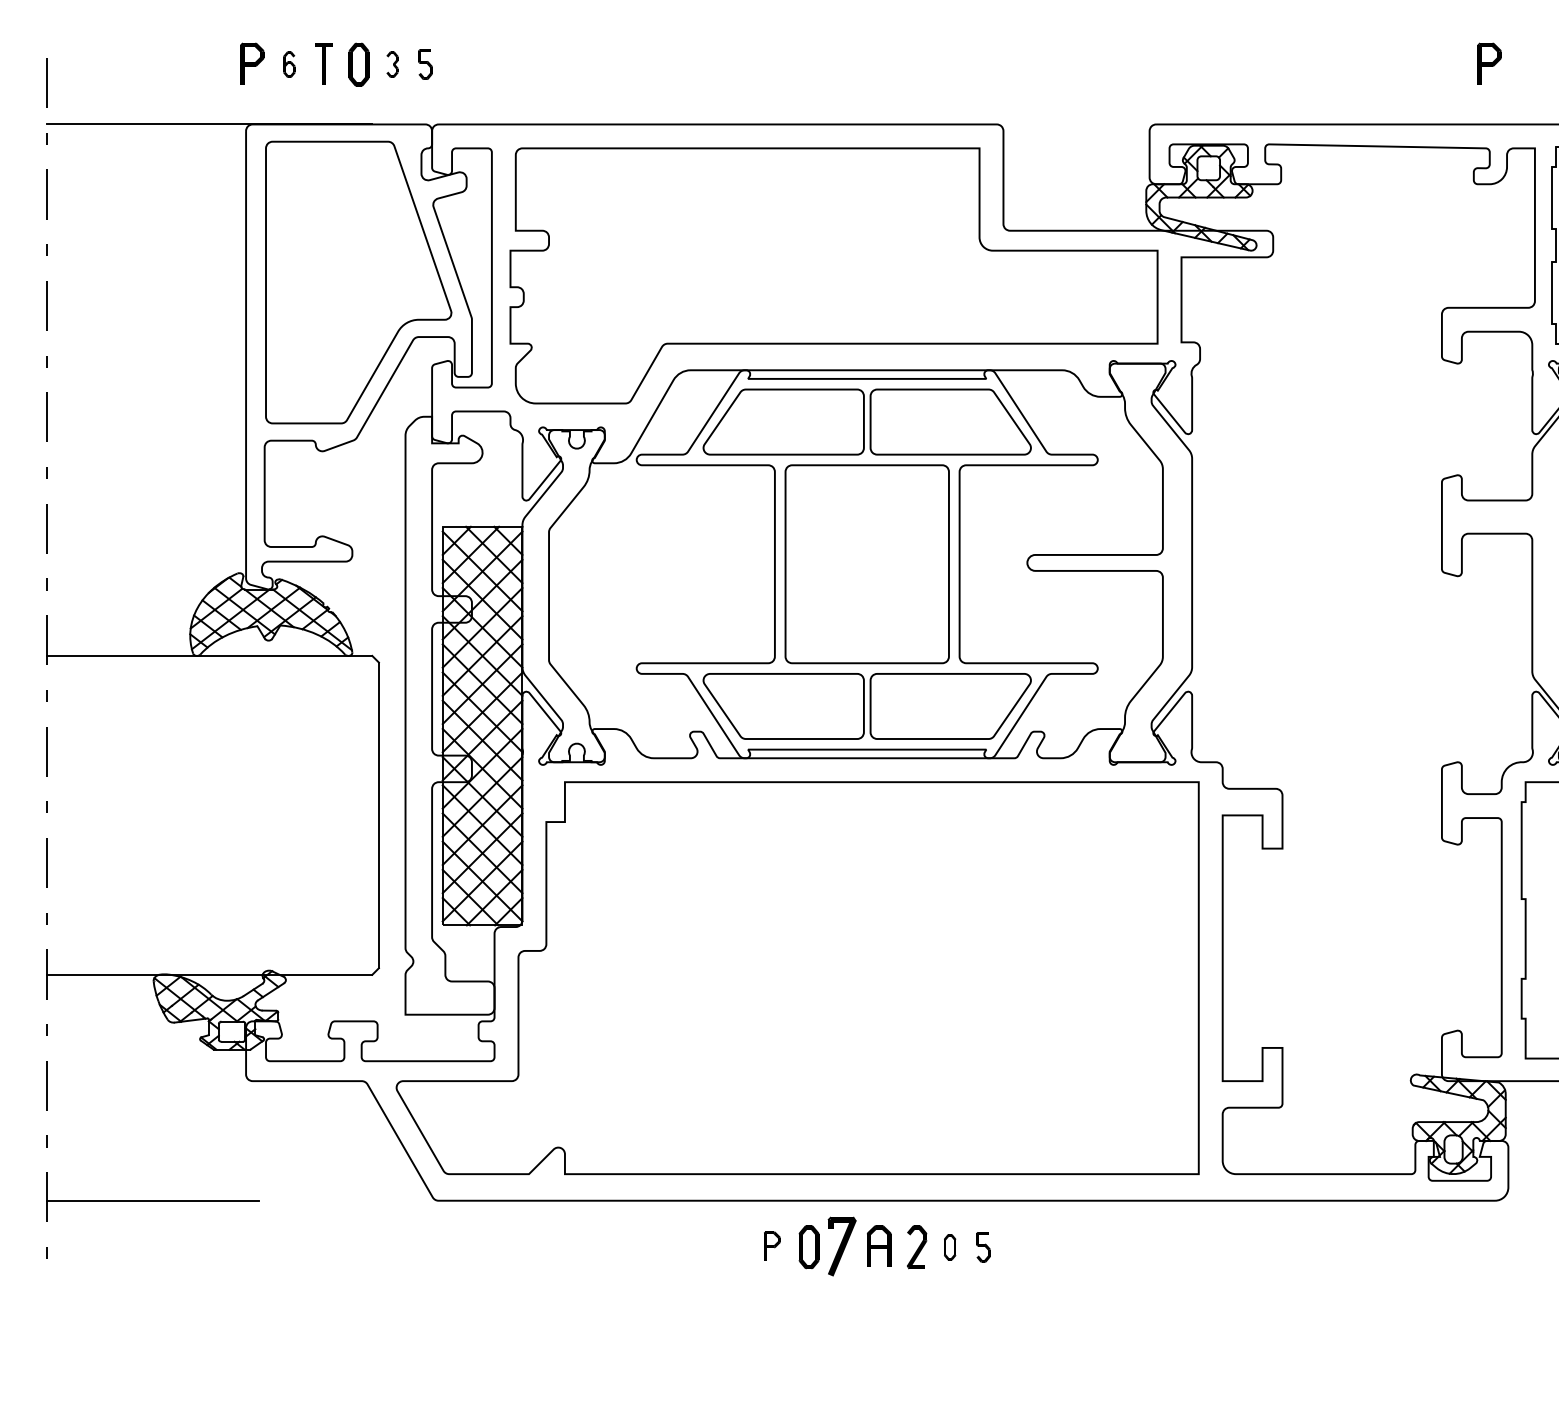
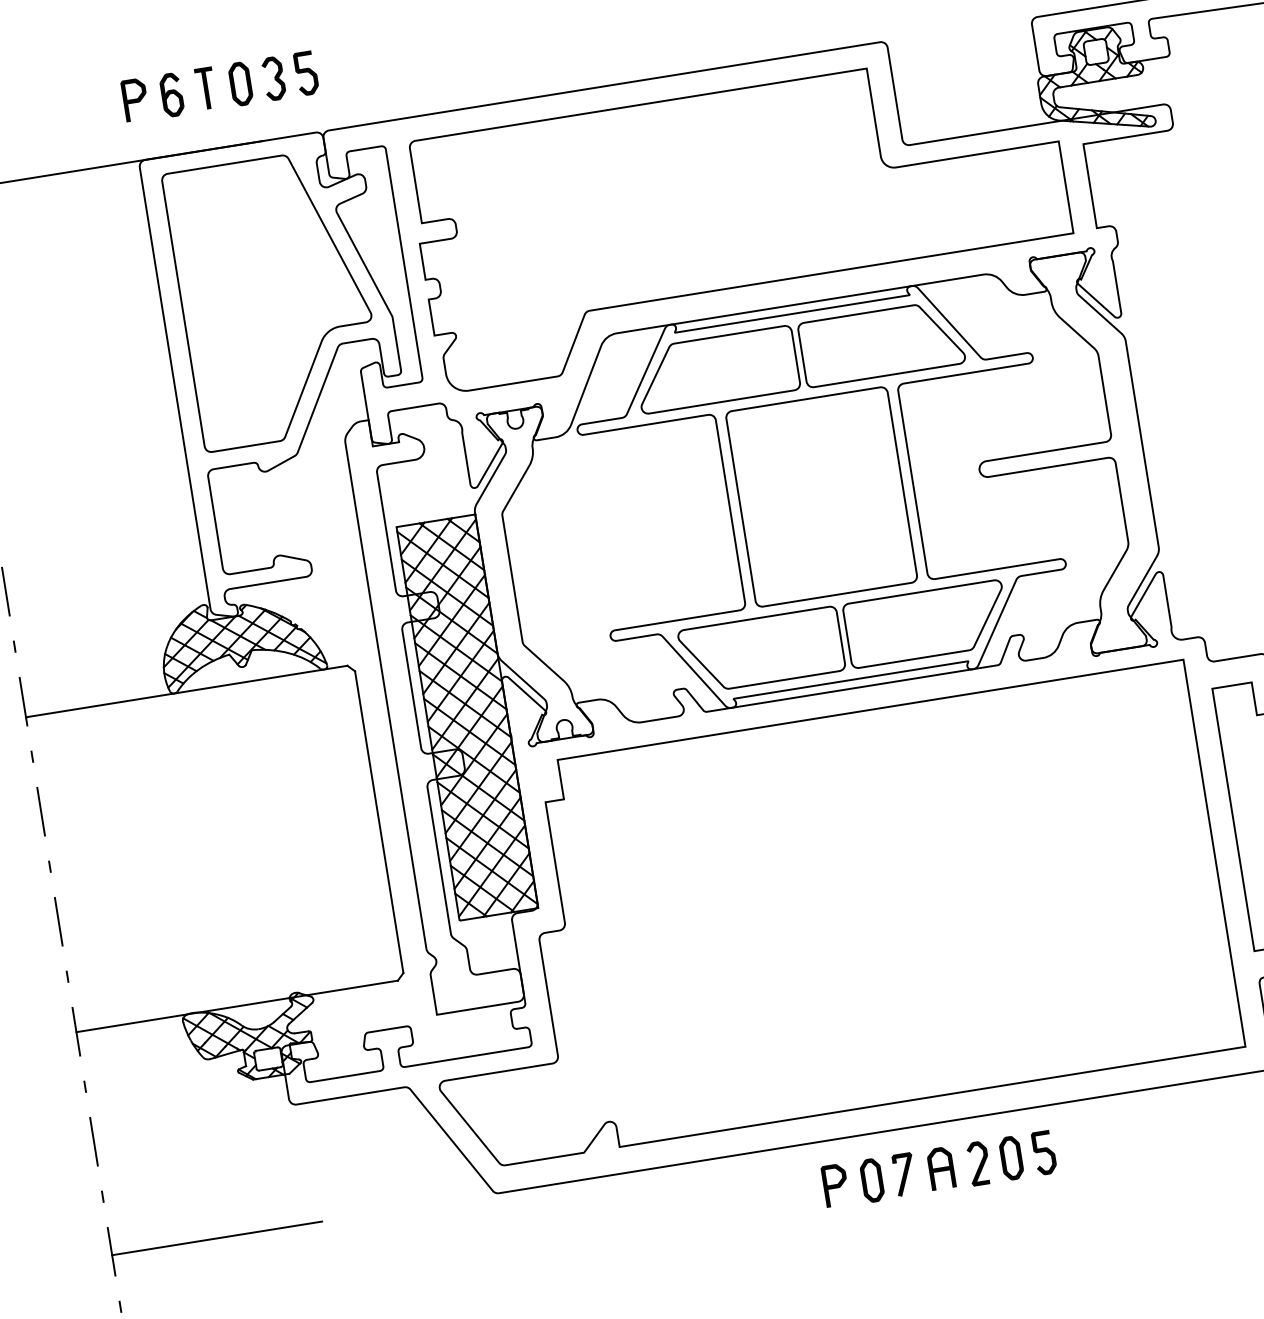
part: (289, 64) -> (172, 94), size x1.67
part: (392, 64) -> (273, 78), size x1.67
part: (425, 64) -> (306, 73), size x1.43
part: (772, 1245) -> (835, 1184), size x1.43
part: (842, 1246) -> (905, 1174), size x0.71
part: (949, 1247) -> (1010, 1158), size x1.67
part: (983, 1247) -> (1044, 1153), size x1.43

